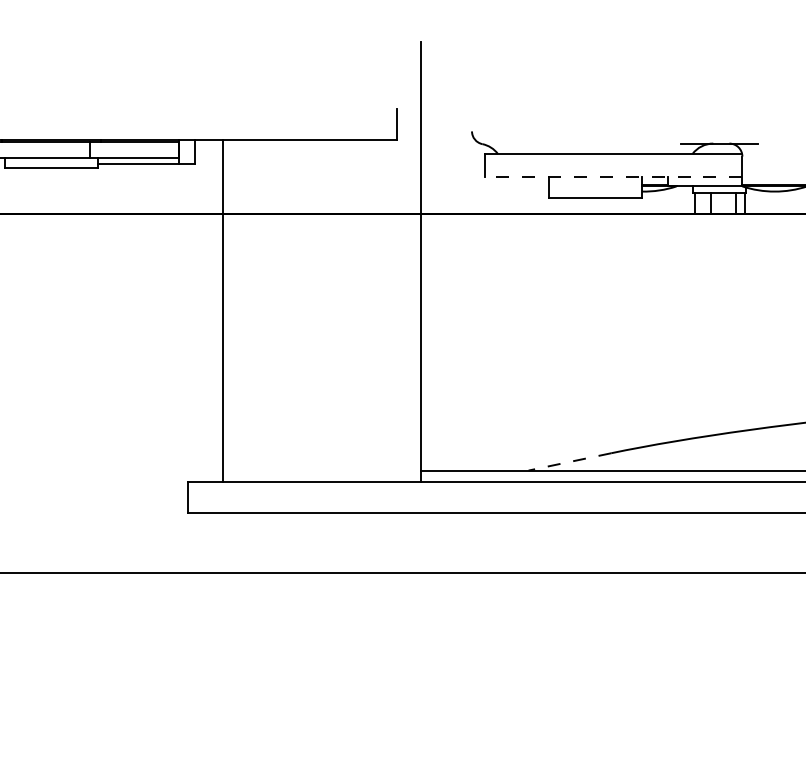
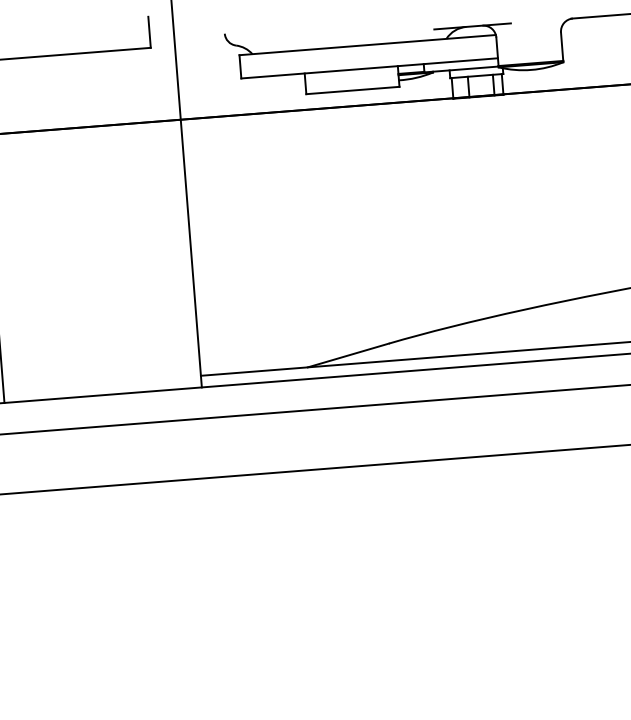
line: (613, 177) -> (369, 68), dashed -> solid
line: (569, 462) -> (347, 356), dashed -> solid

